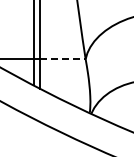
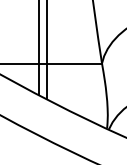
line: (62, 59) -> (73, 63), dashed -> solid

